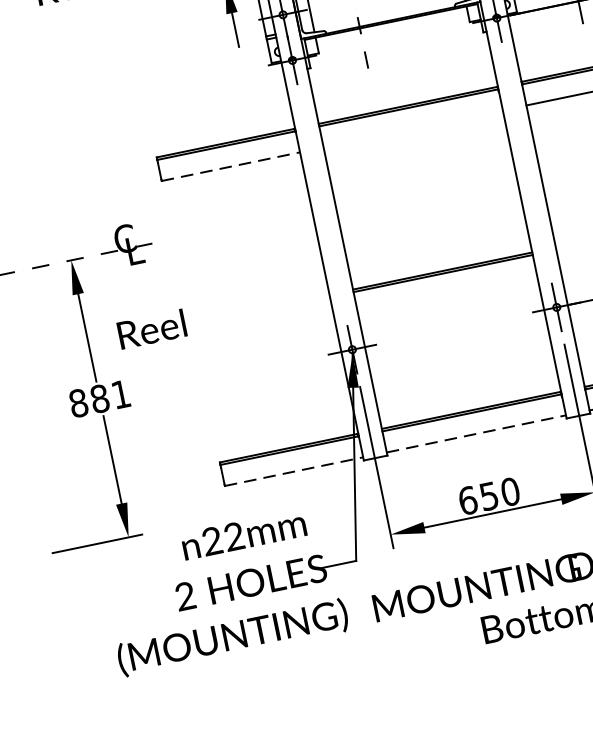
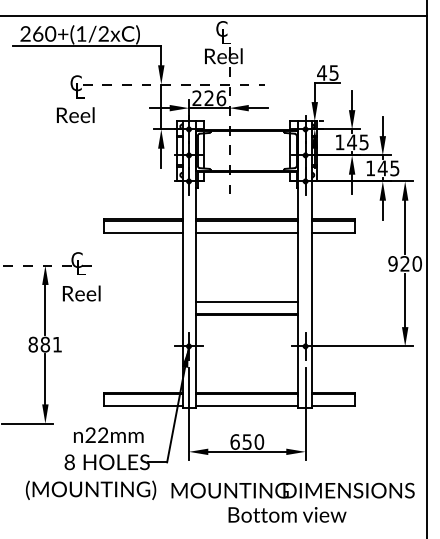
line: (413, 128) -> (247, 232), added
line: (231, 166) -> (143, 232), dashed -> solid
line: (438, 249) -> (247, 301), added
text: (151, 329) -> (81, 293), moved
line: (476, 433) -> (247, 406), dashed -> solid
line: (294, 471) -> (143, 406), dashed -> solid
text: (185, 598) -> (69, 463), 2 -> 8

